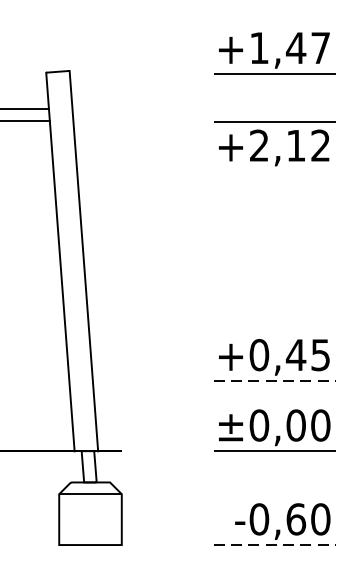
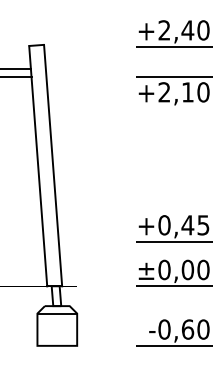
text: (289, 48) -> (183, 30), +1,47 -> +2,40
text: (320, 145) -> (203, 92), +2,12 -> +2,10
line: (275, 380) -> (174, 241), dashed -> solid
line: (275, 544) -> (174, 345), dashed -> solid

